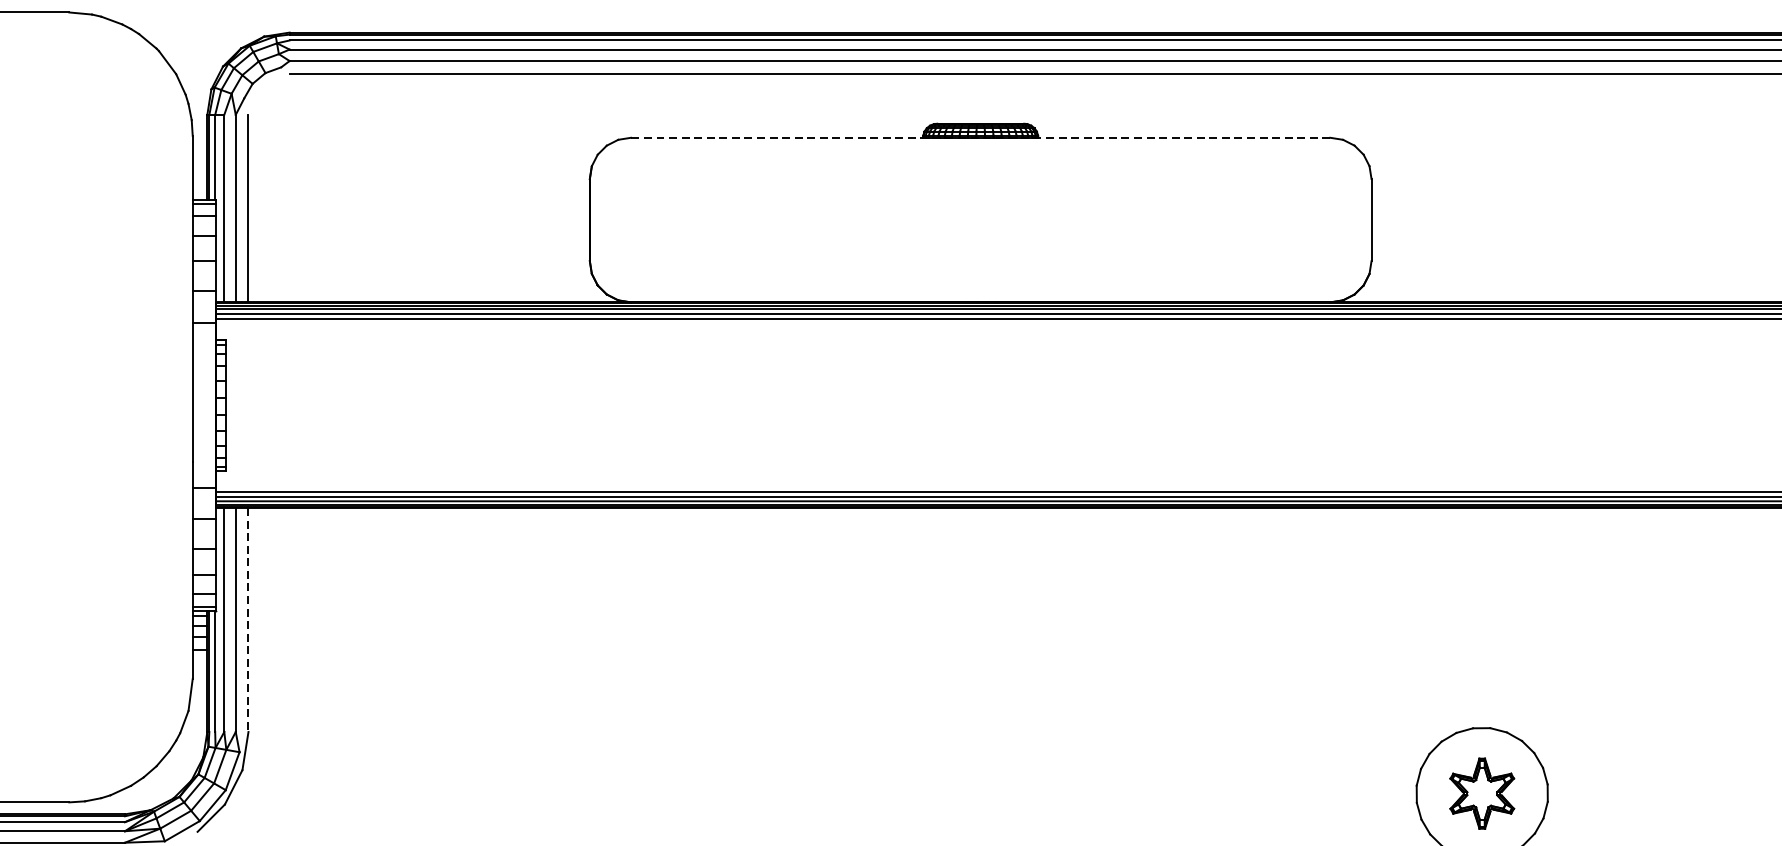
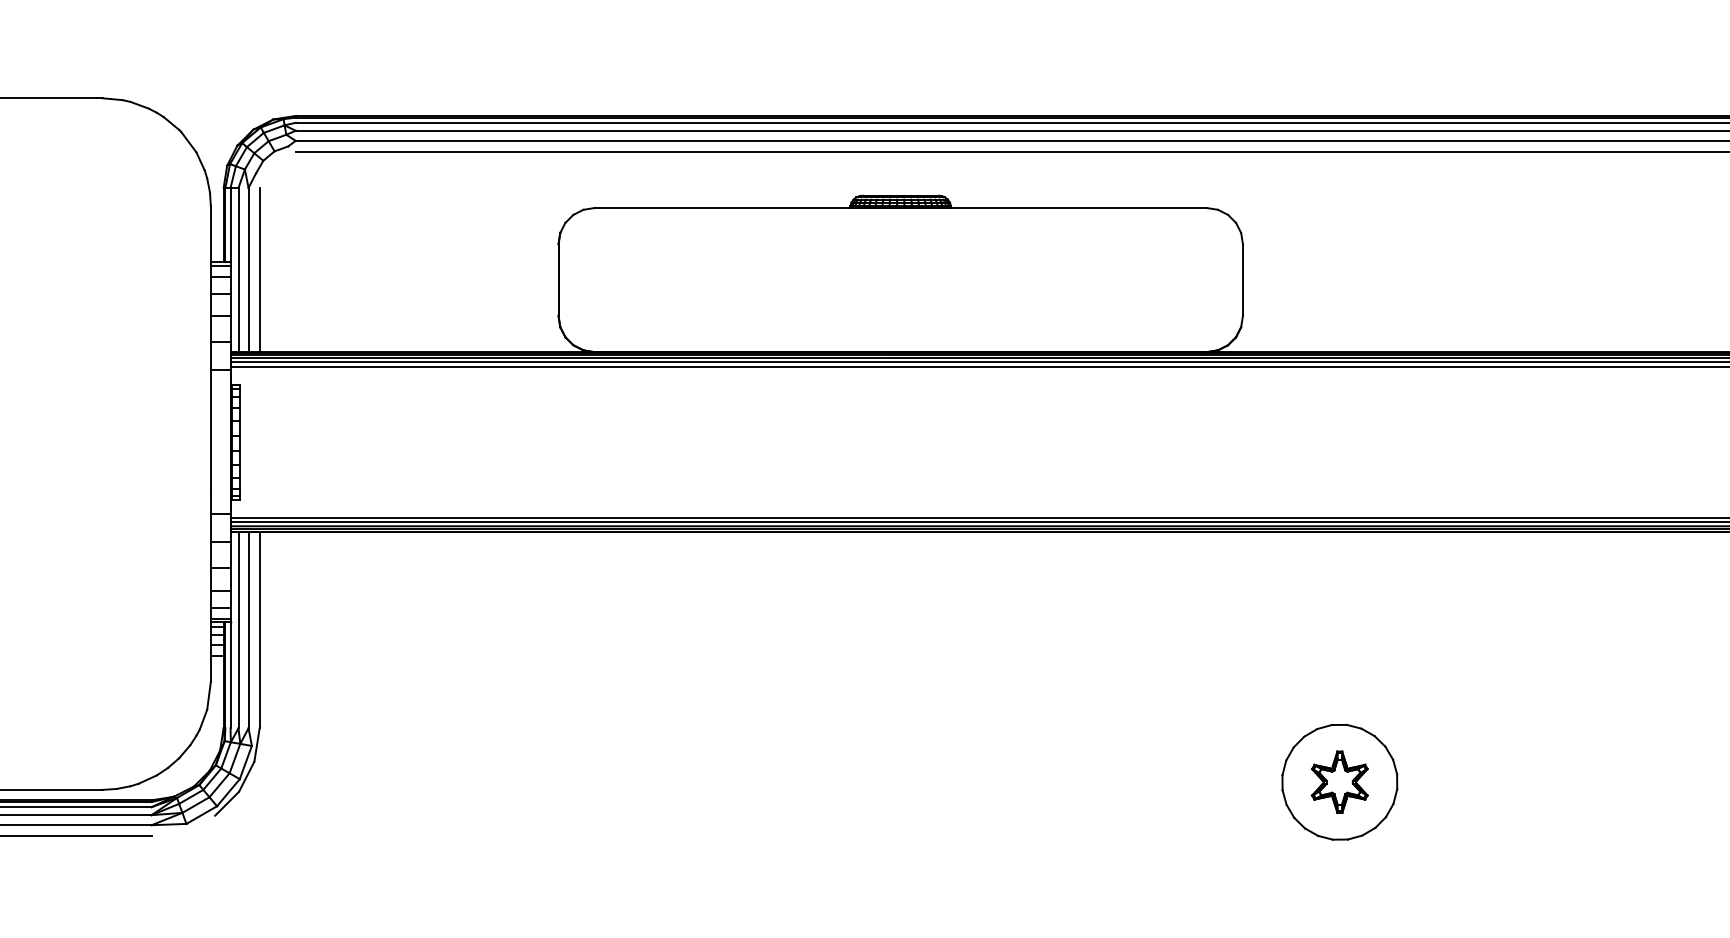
line: (980, 138) -> (900, 208), dashed -> solid
line: (248, 620) -> (259, 630), dashed -> solid

